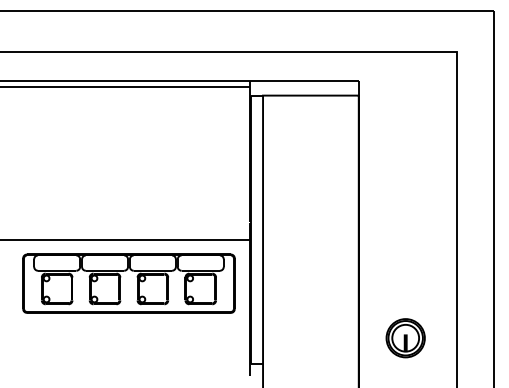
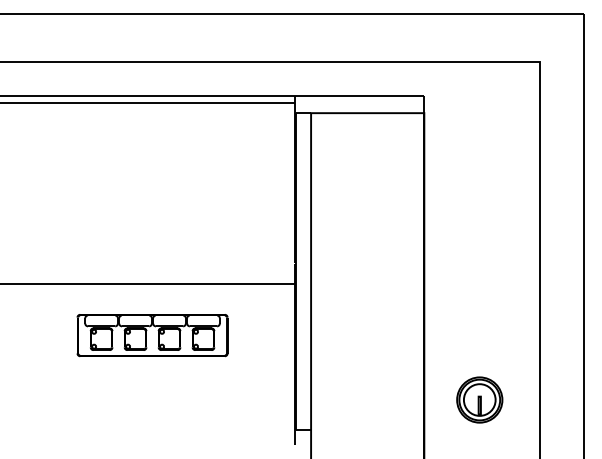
part: (128, 283) -> (152, 335), size x0.6

